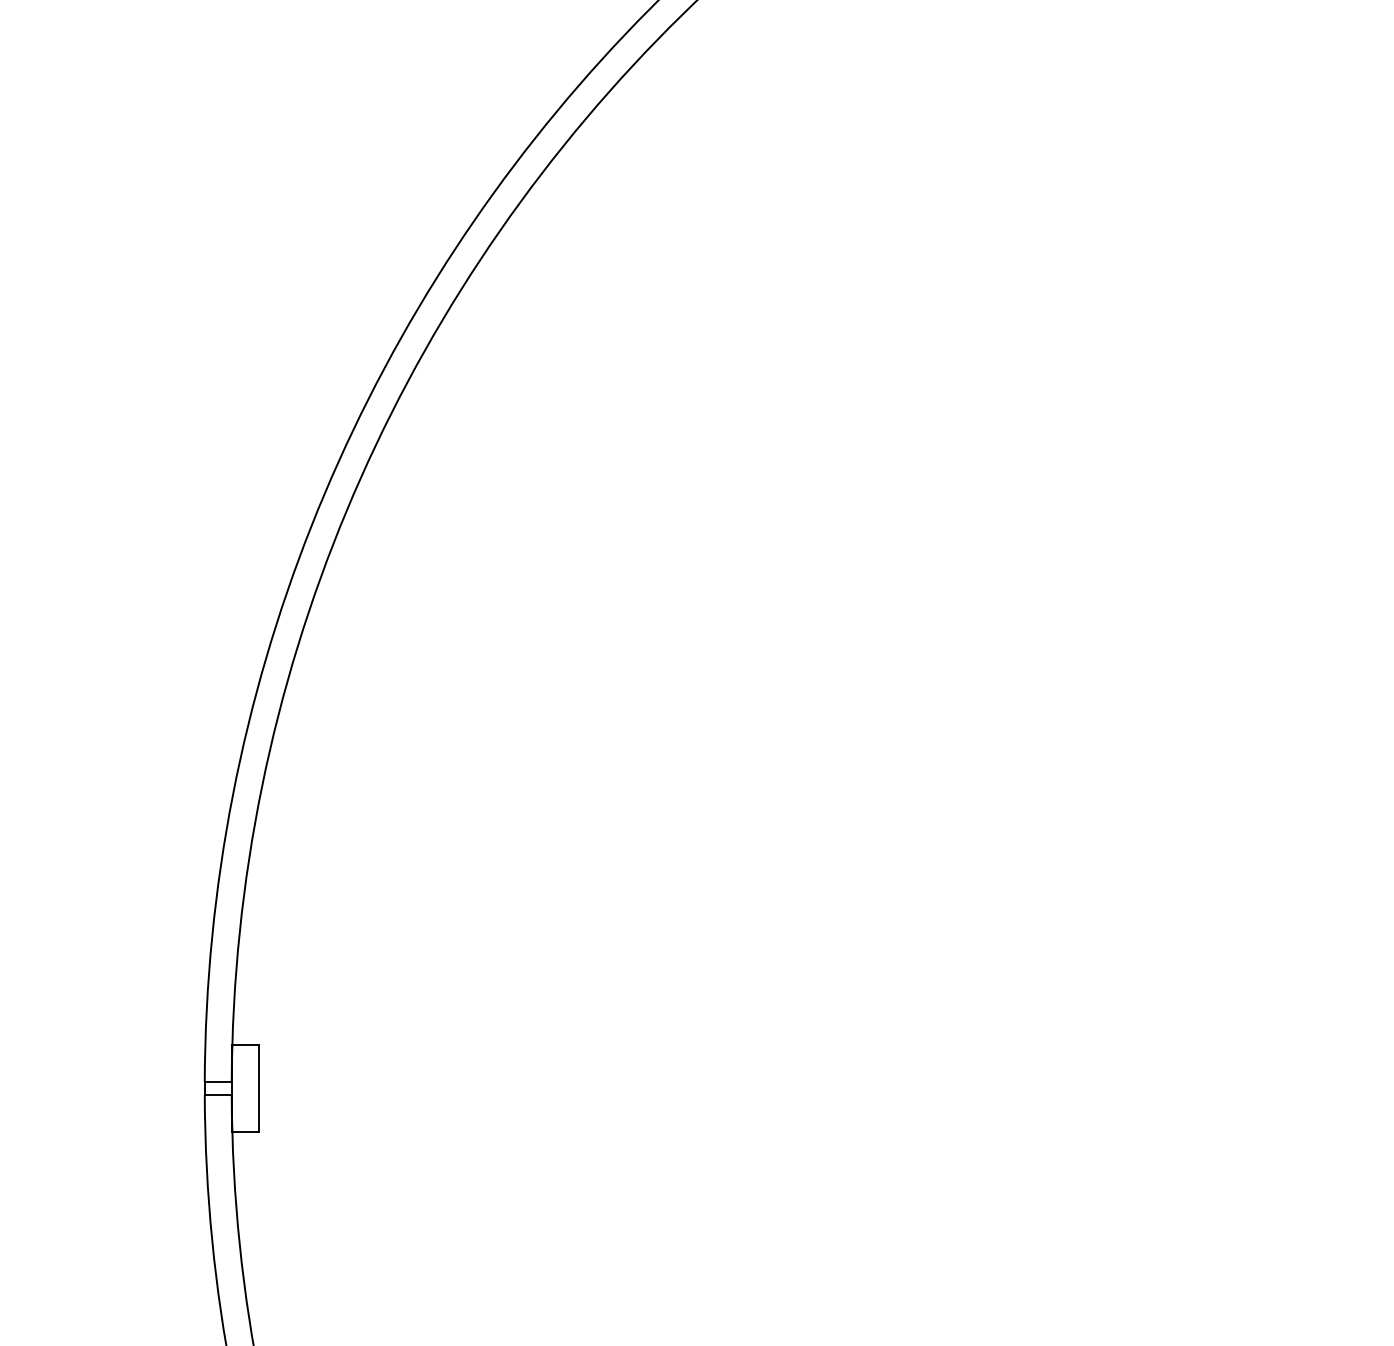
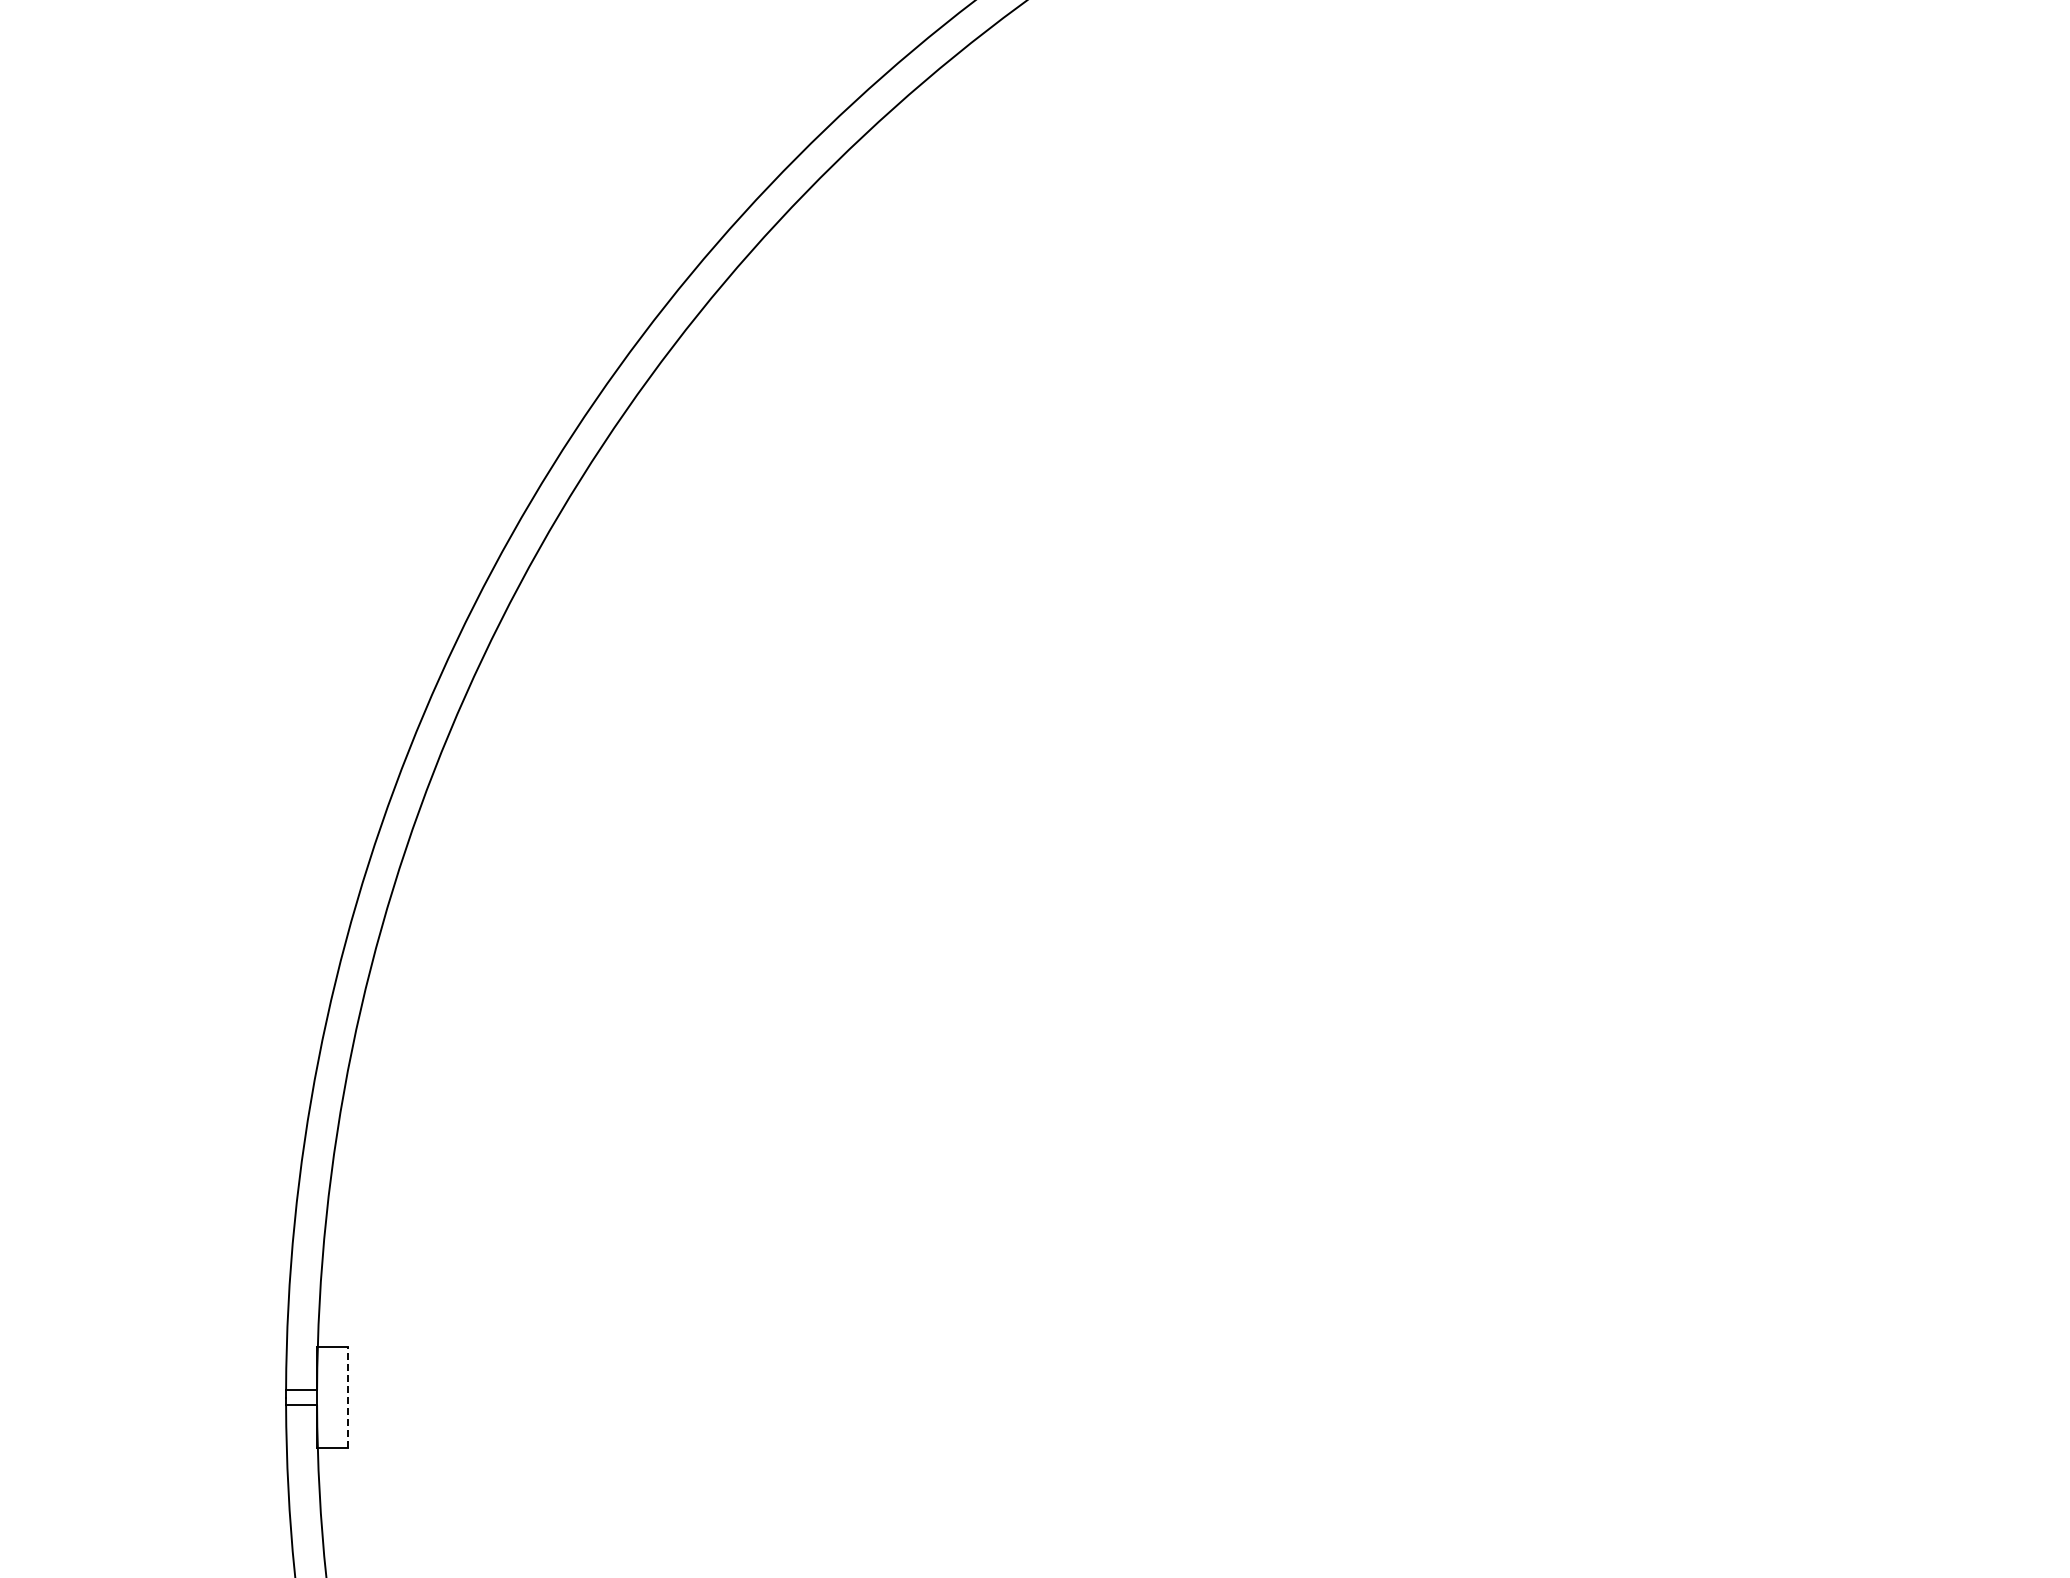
line: (259, 1088) -> (348, 1397), solid -> dashed

